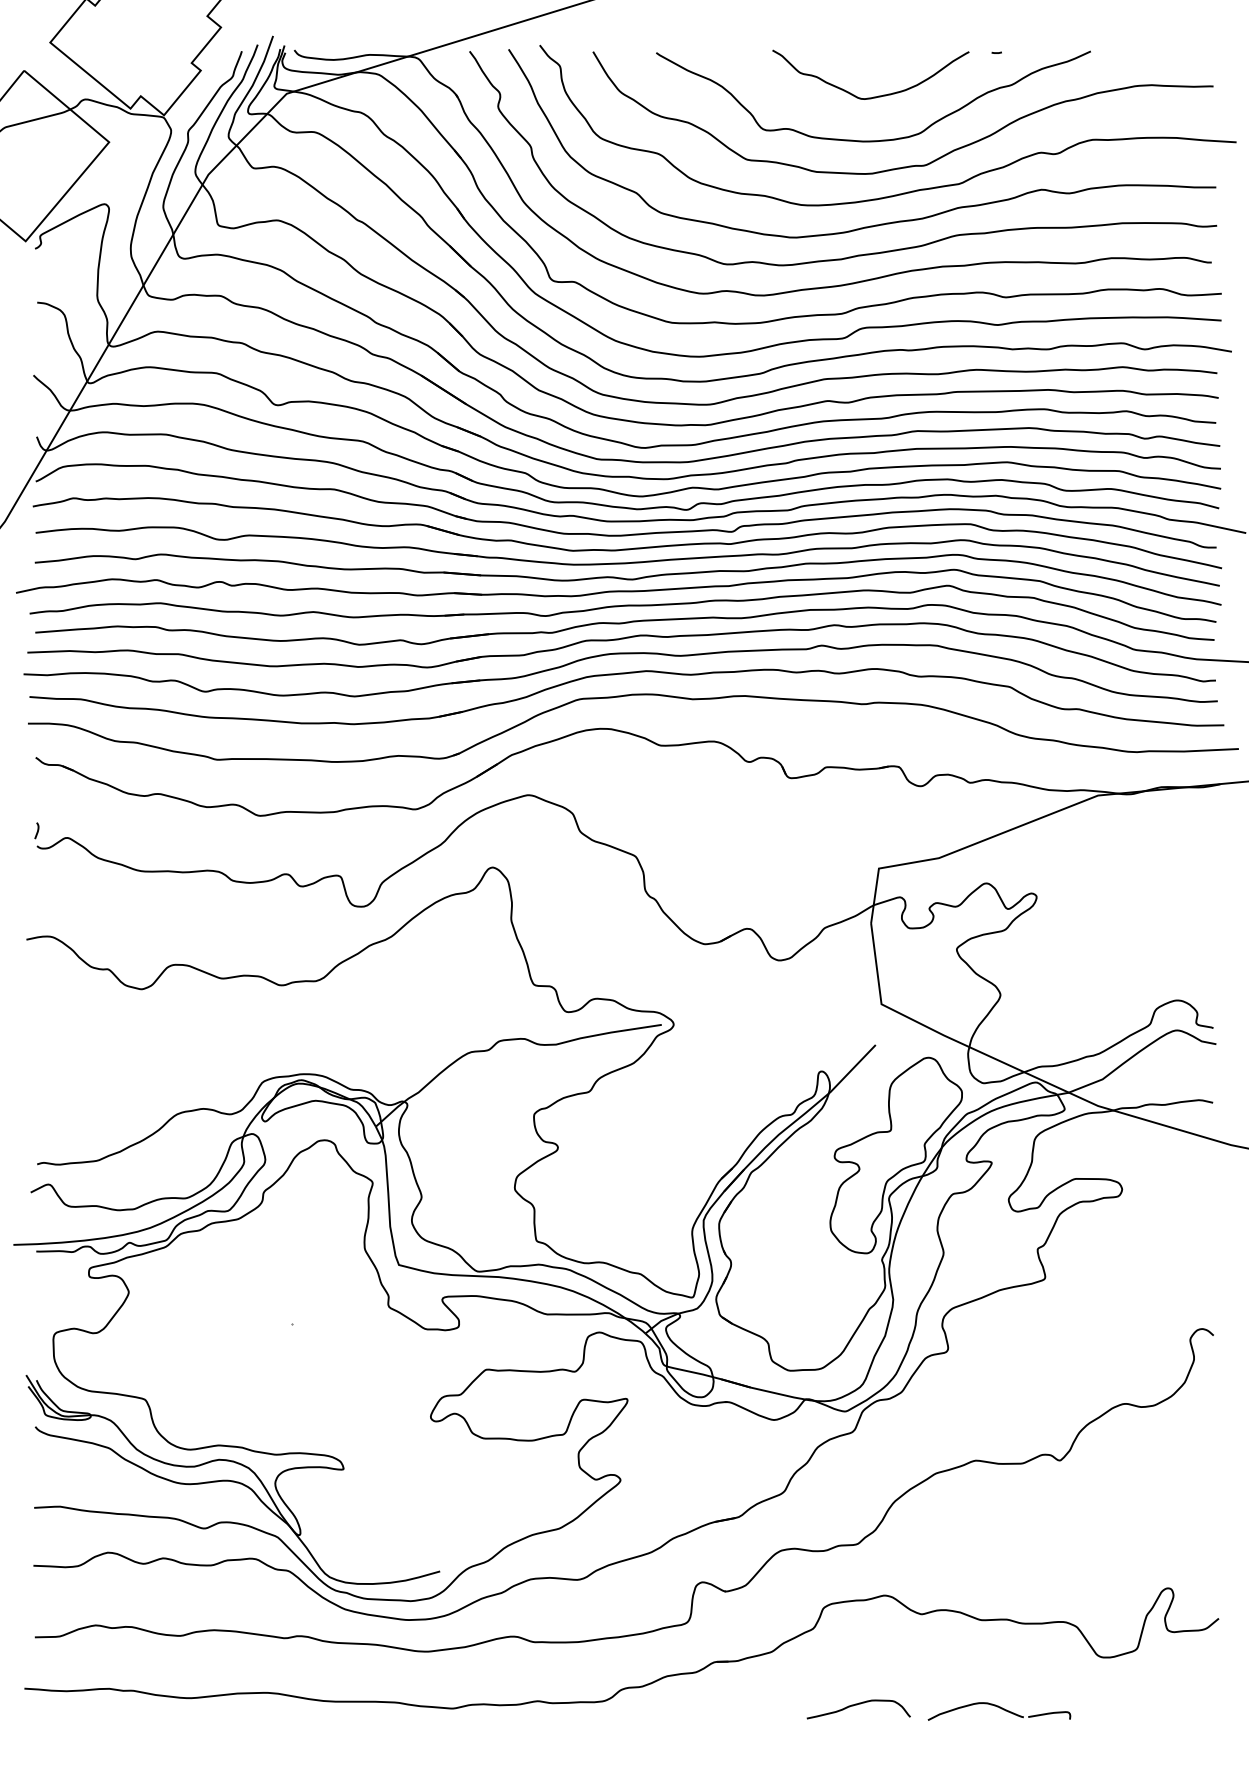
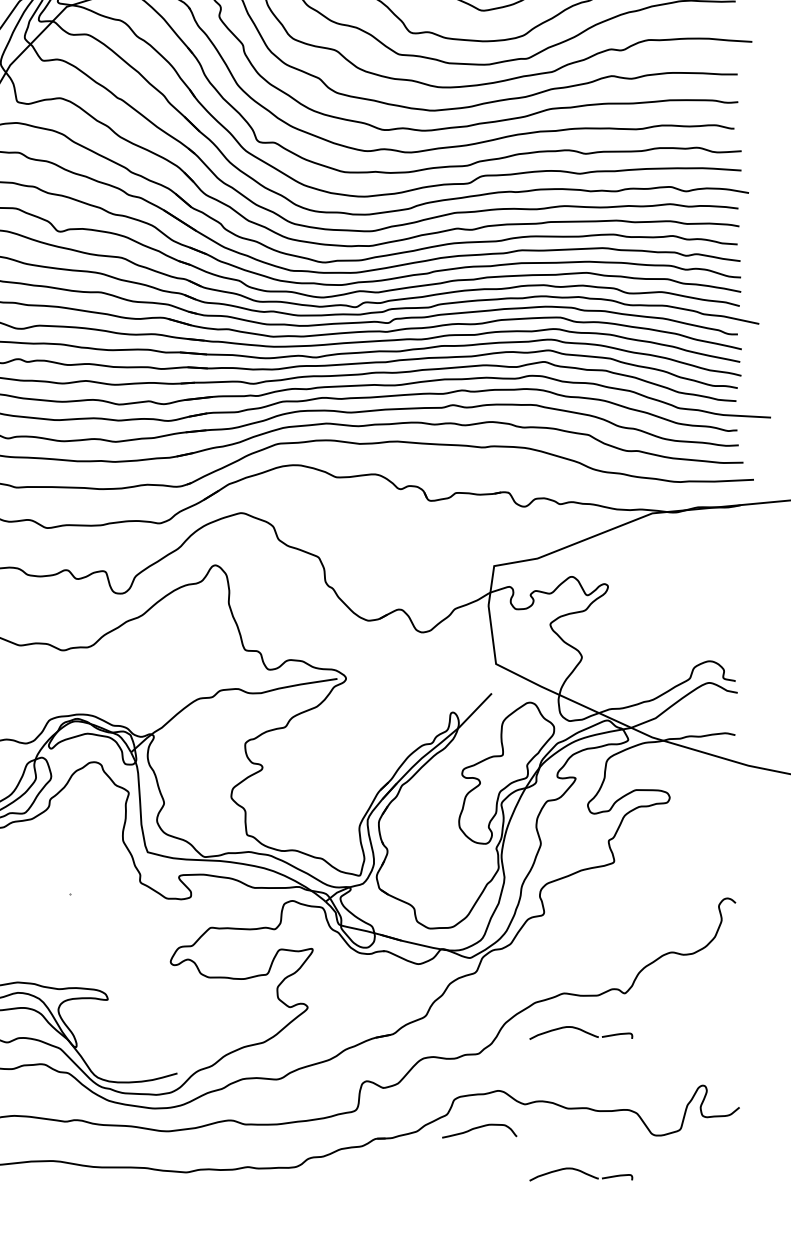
part: (999, 1515) -> (581, 1033), added
curve: (857, 1705) -> (478, 1128), moved

